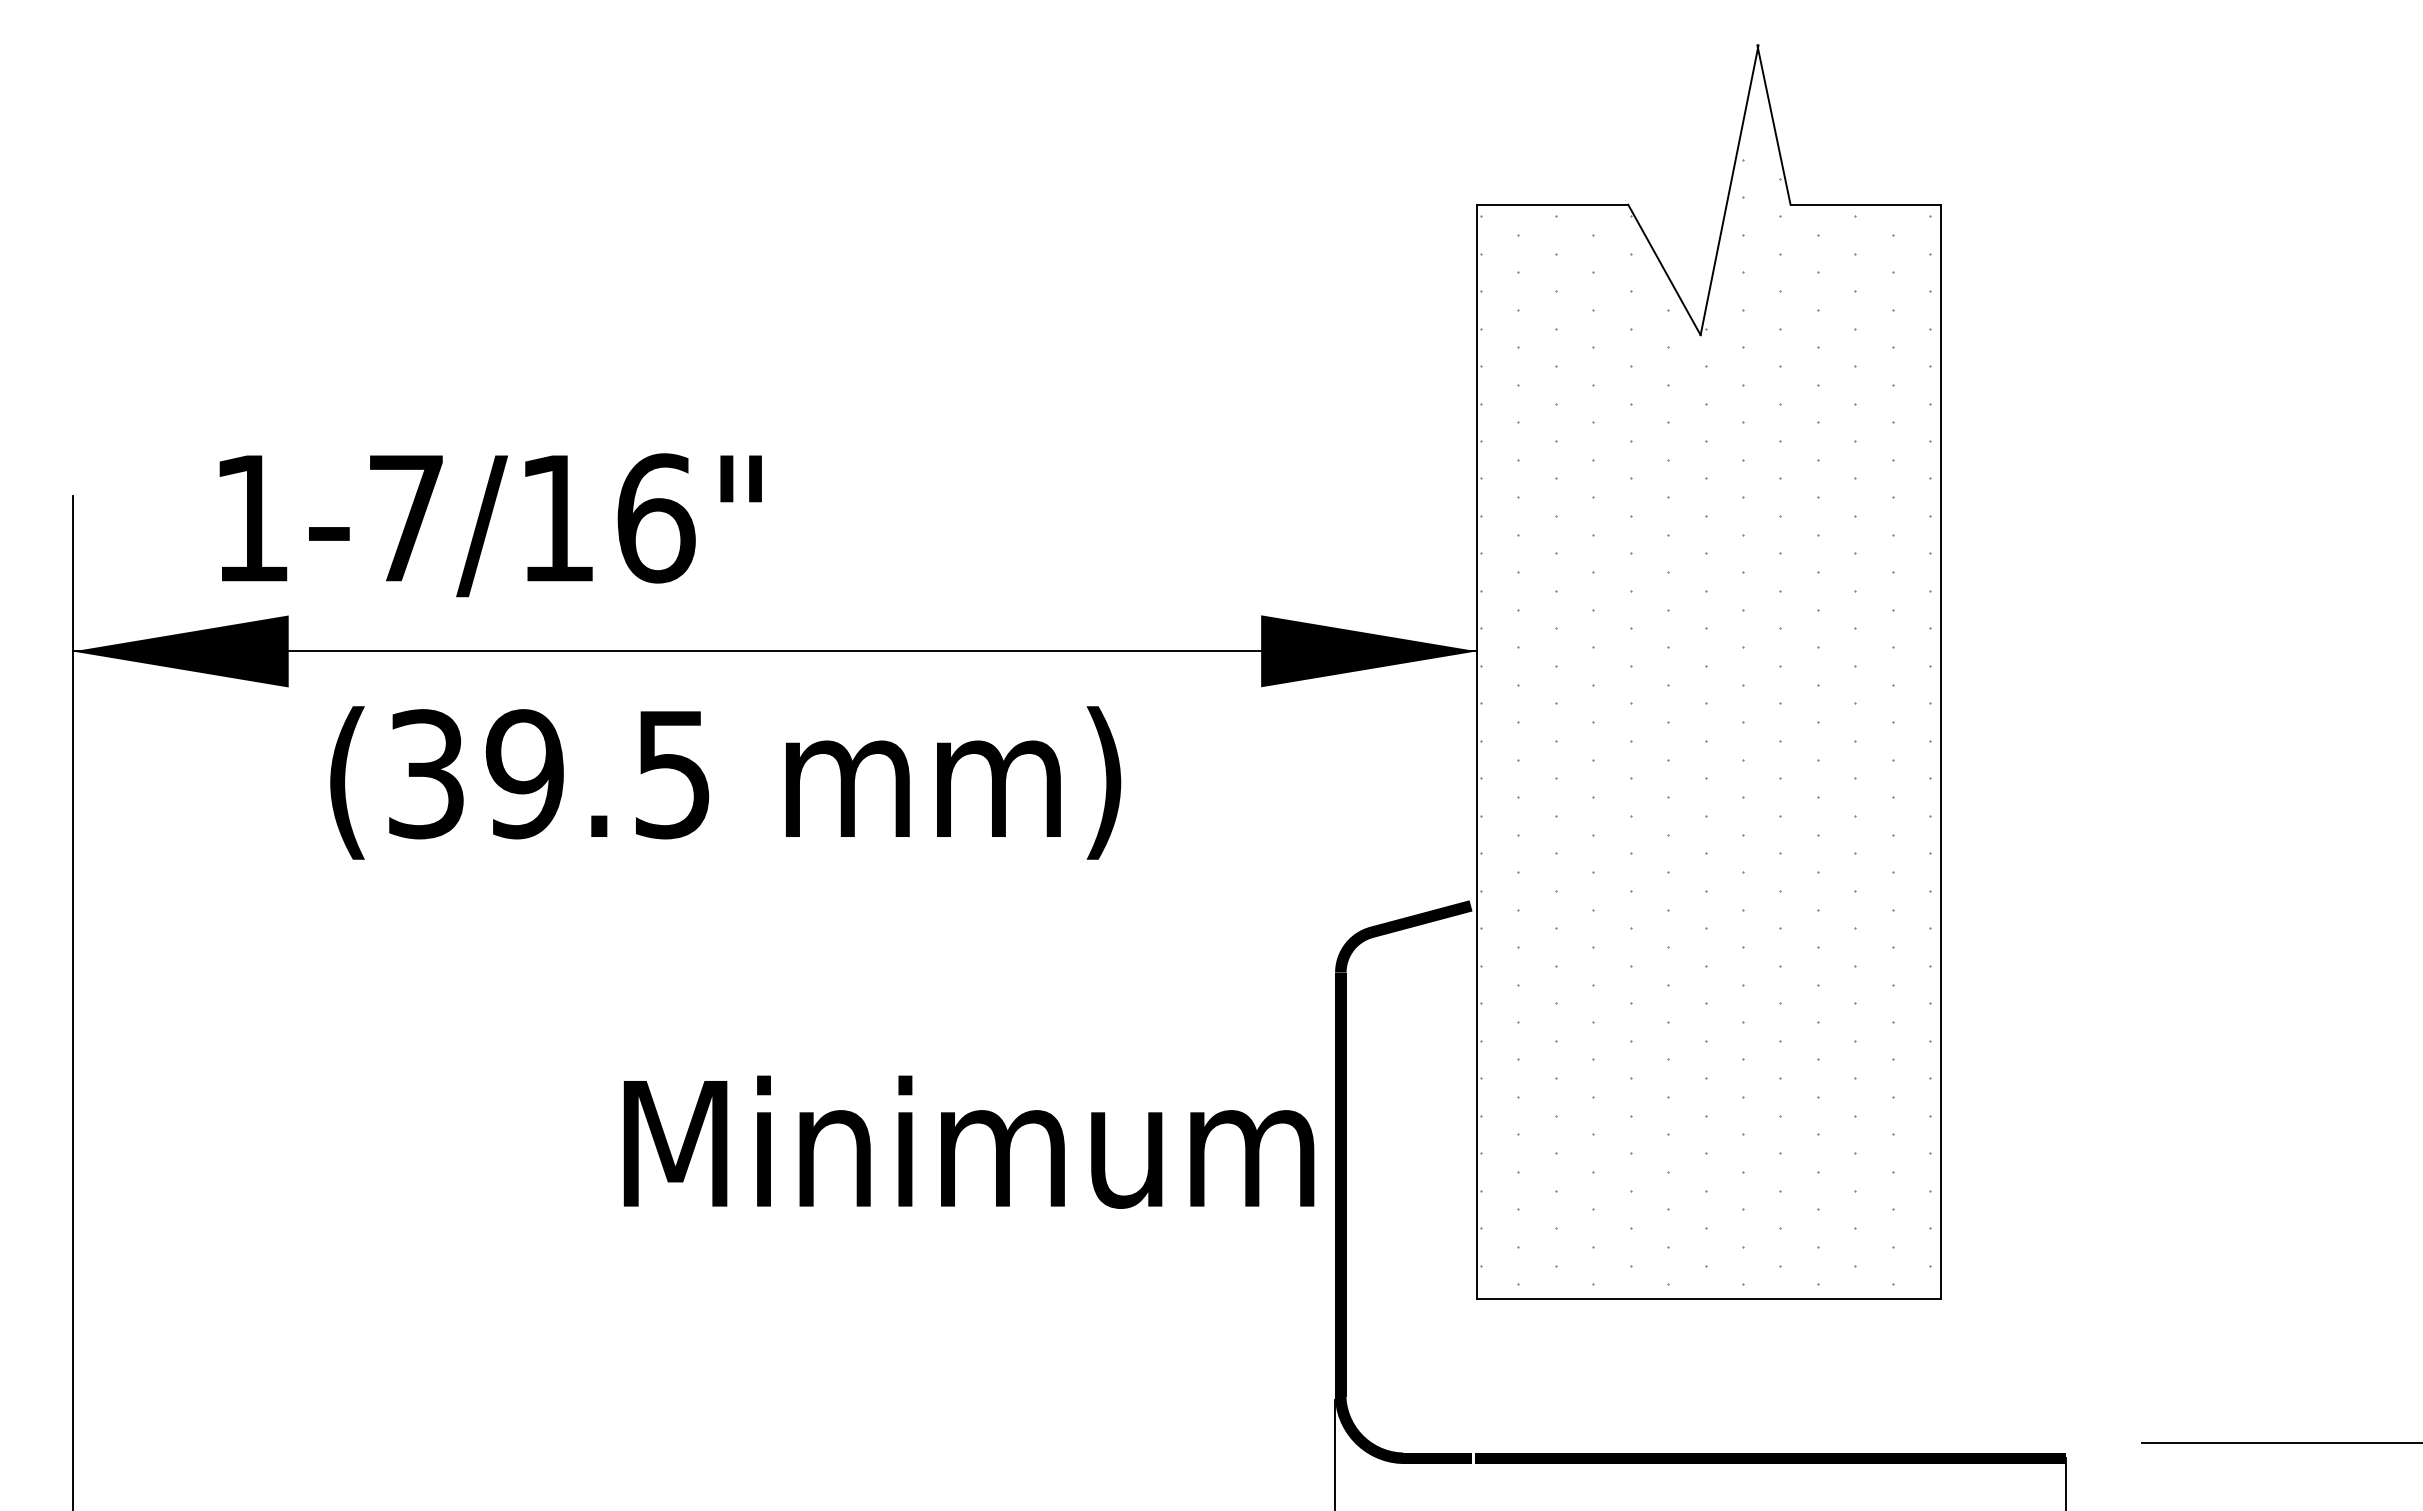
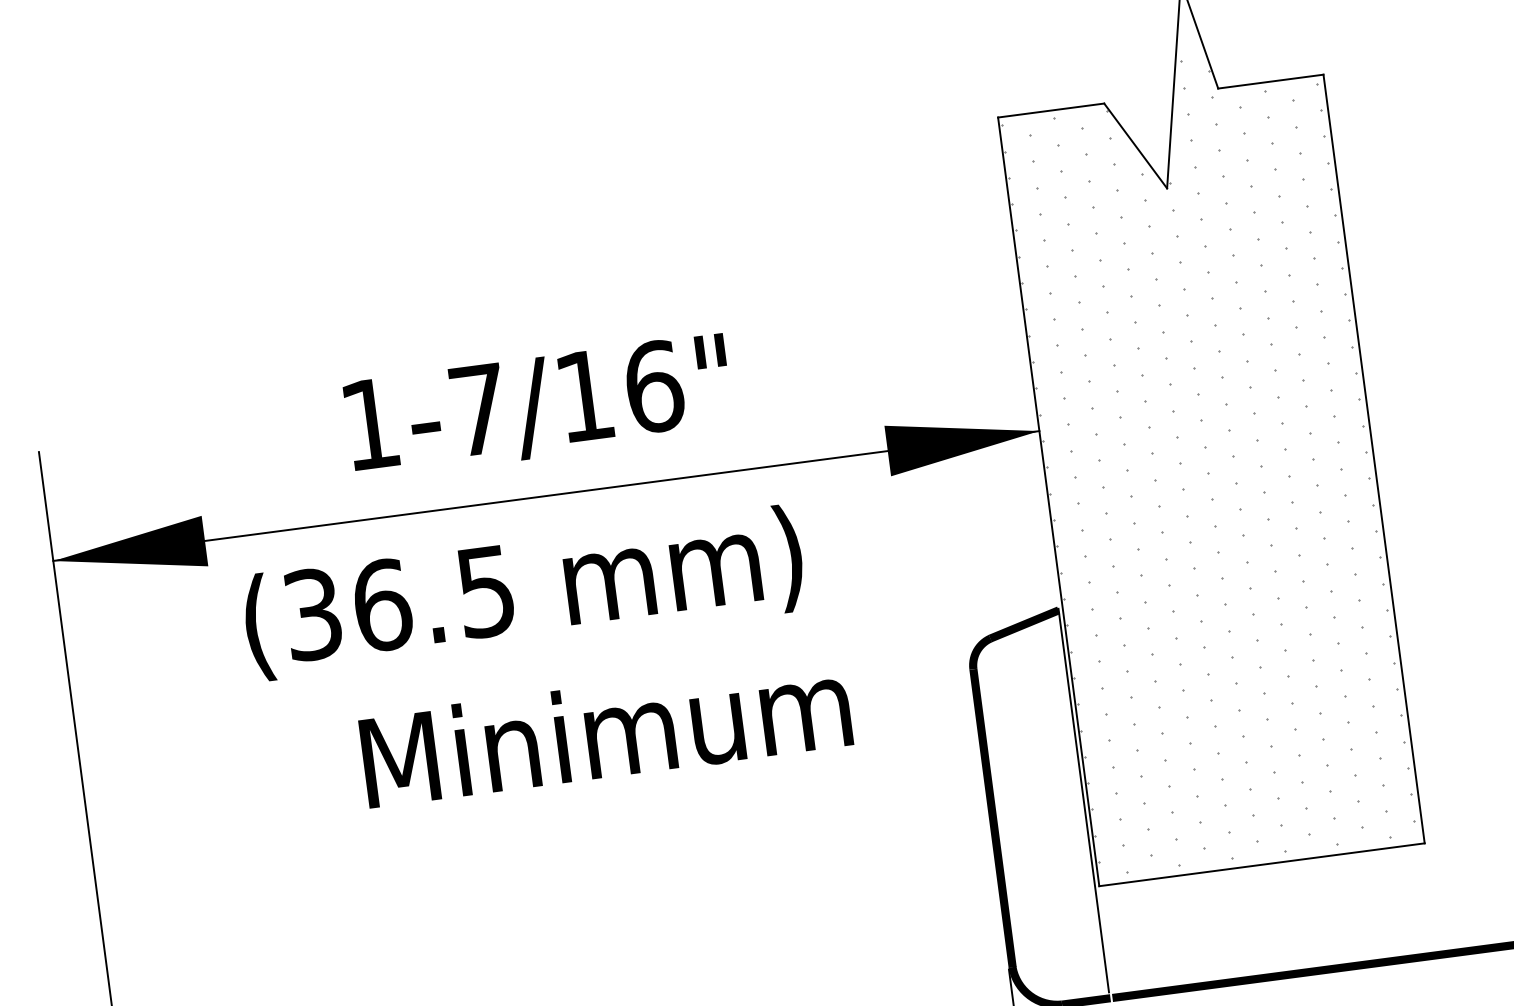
text: (490, 525) -> (538, 407), moved
text: (524, 774) -> (381, 605), (39.5 -> (36.5
text: (968, 1141) -> (605, 731), moved
line: (1471, 1176) -> (1084, 800), added

